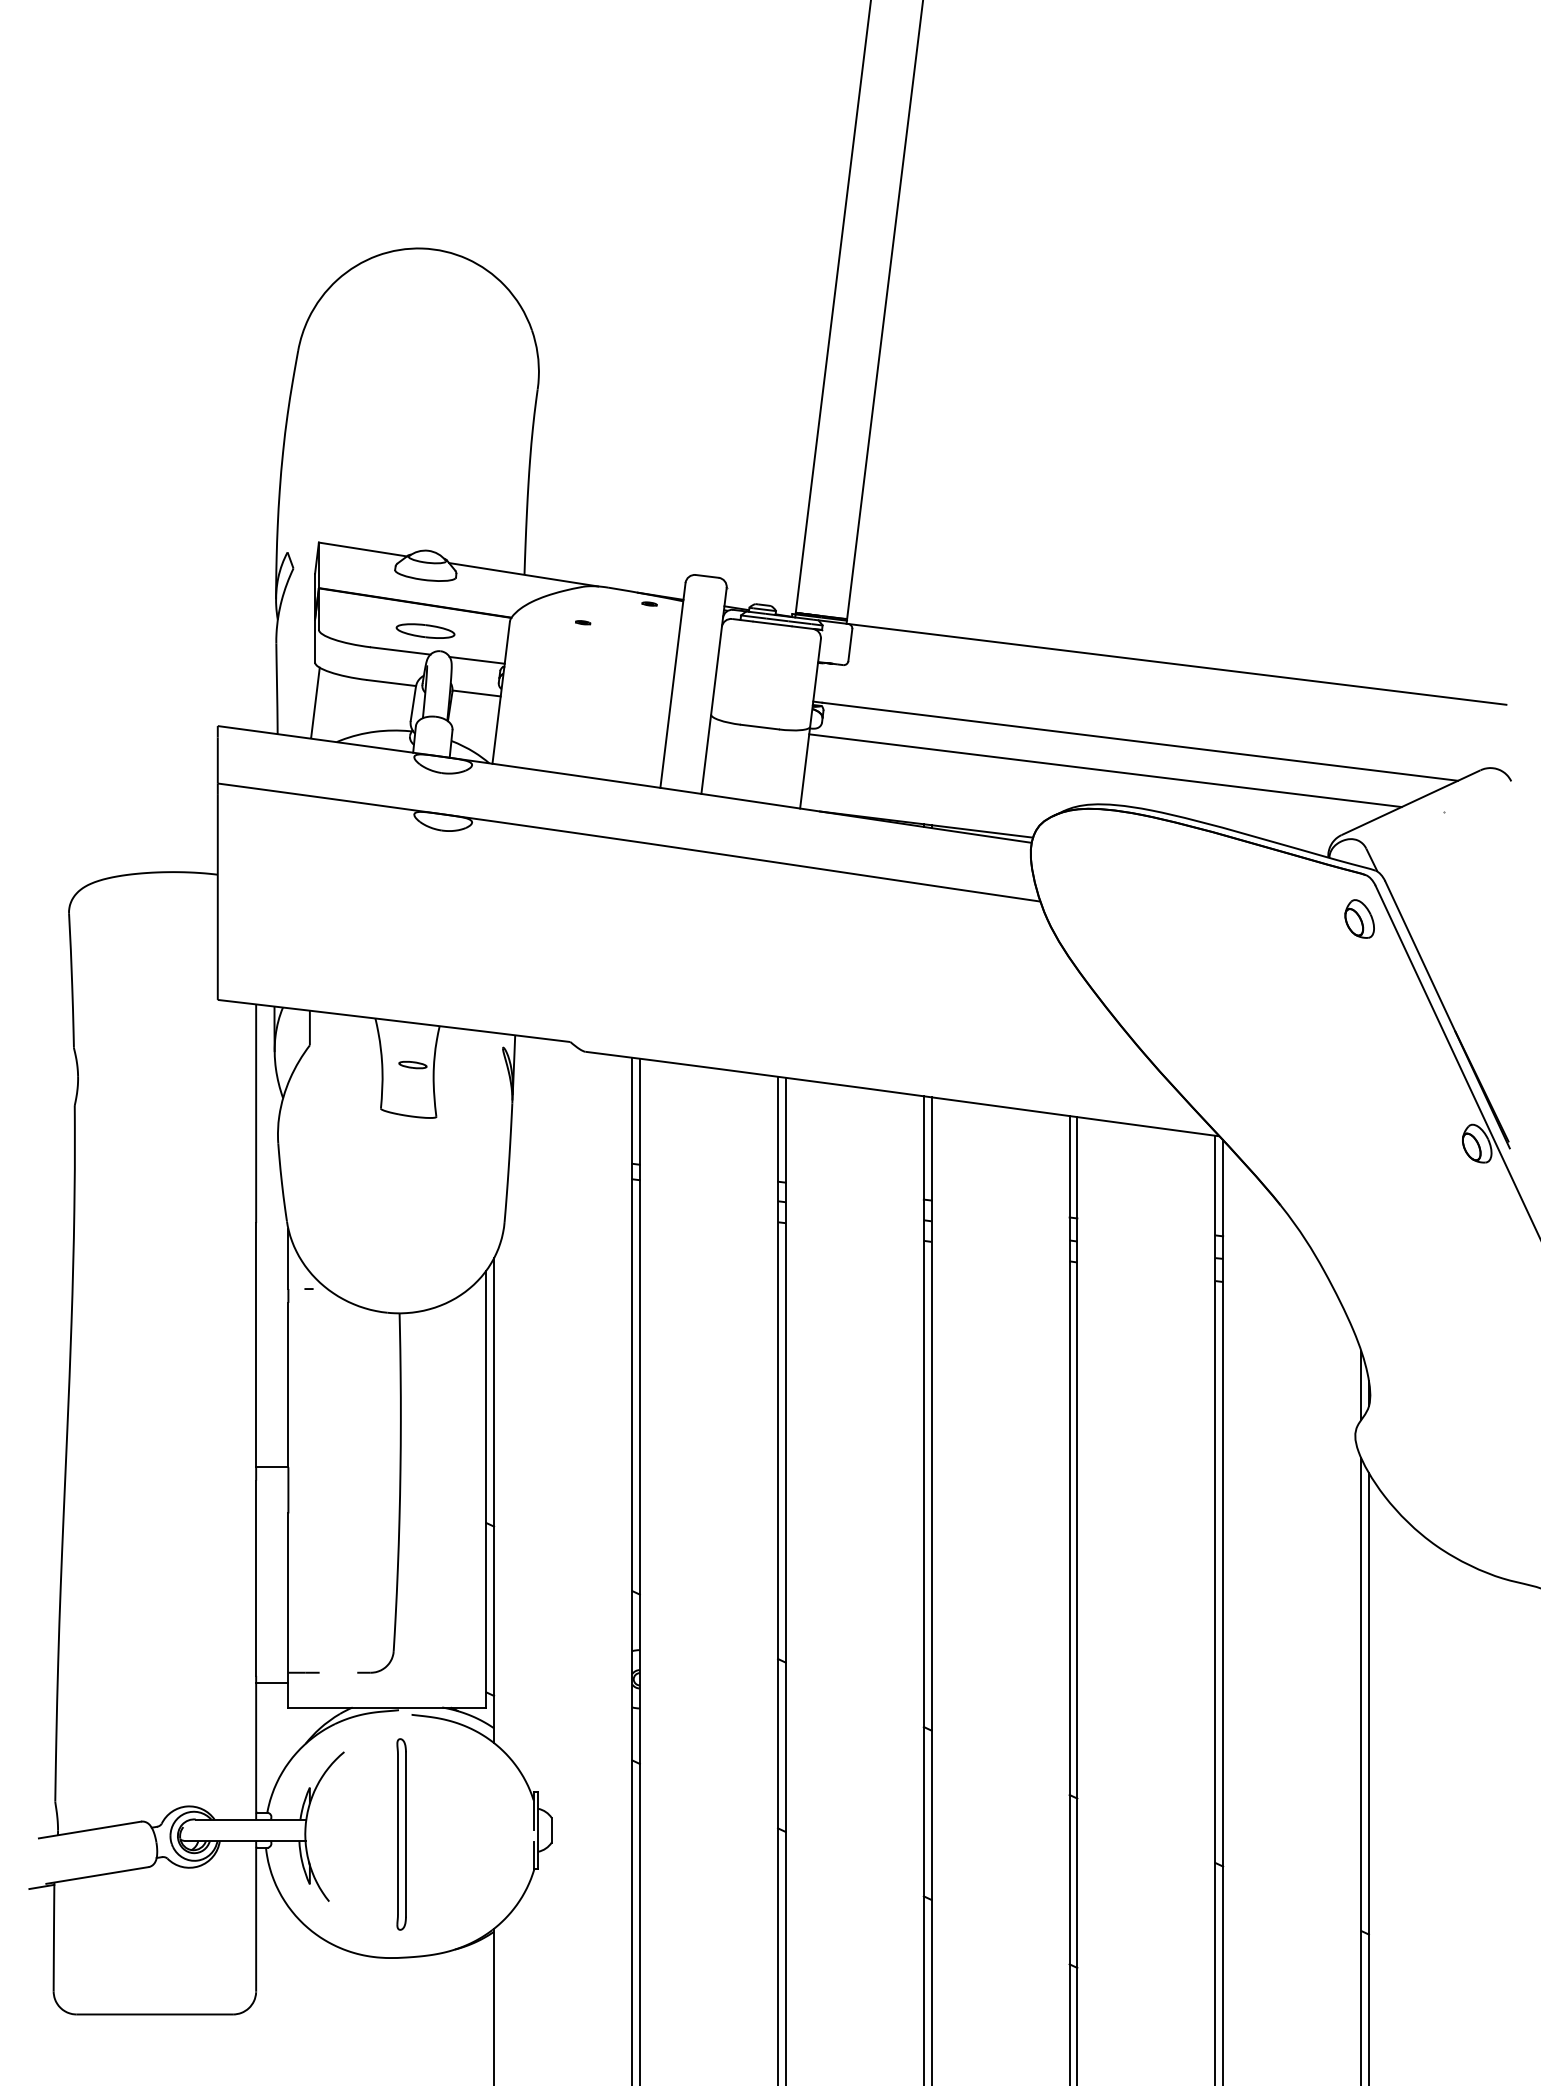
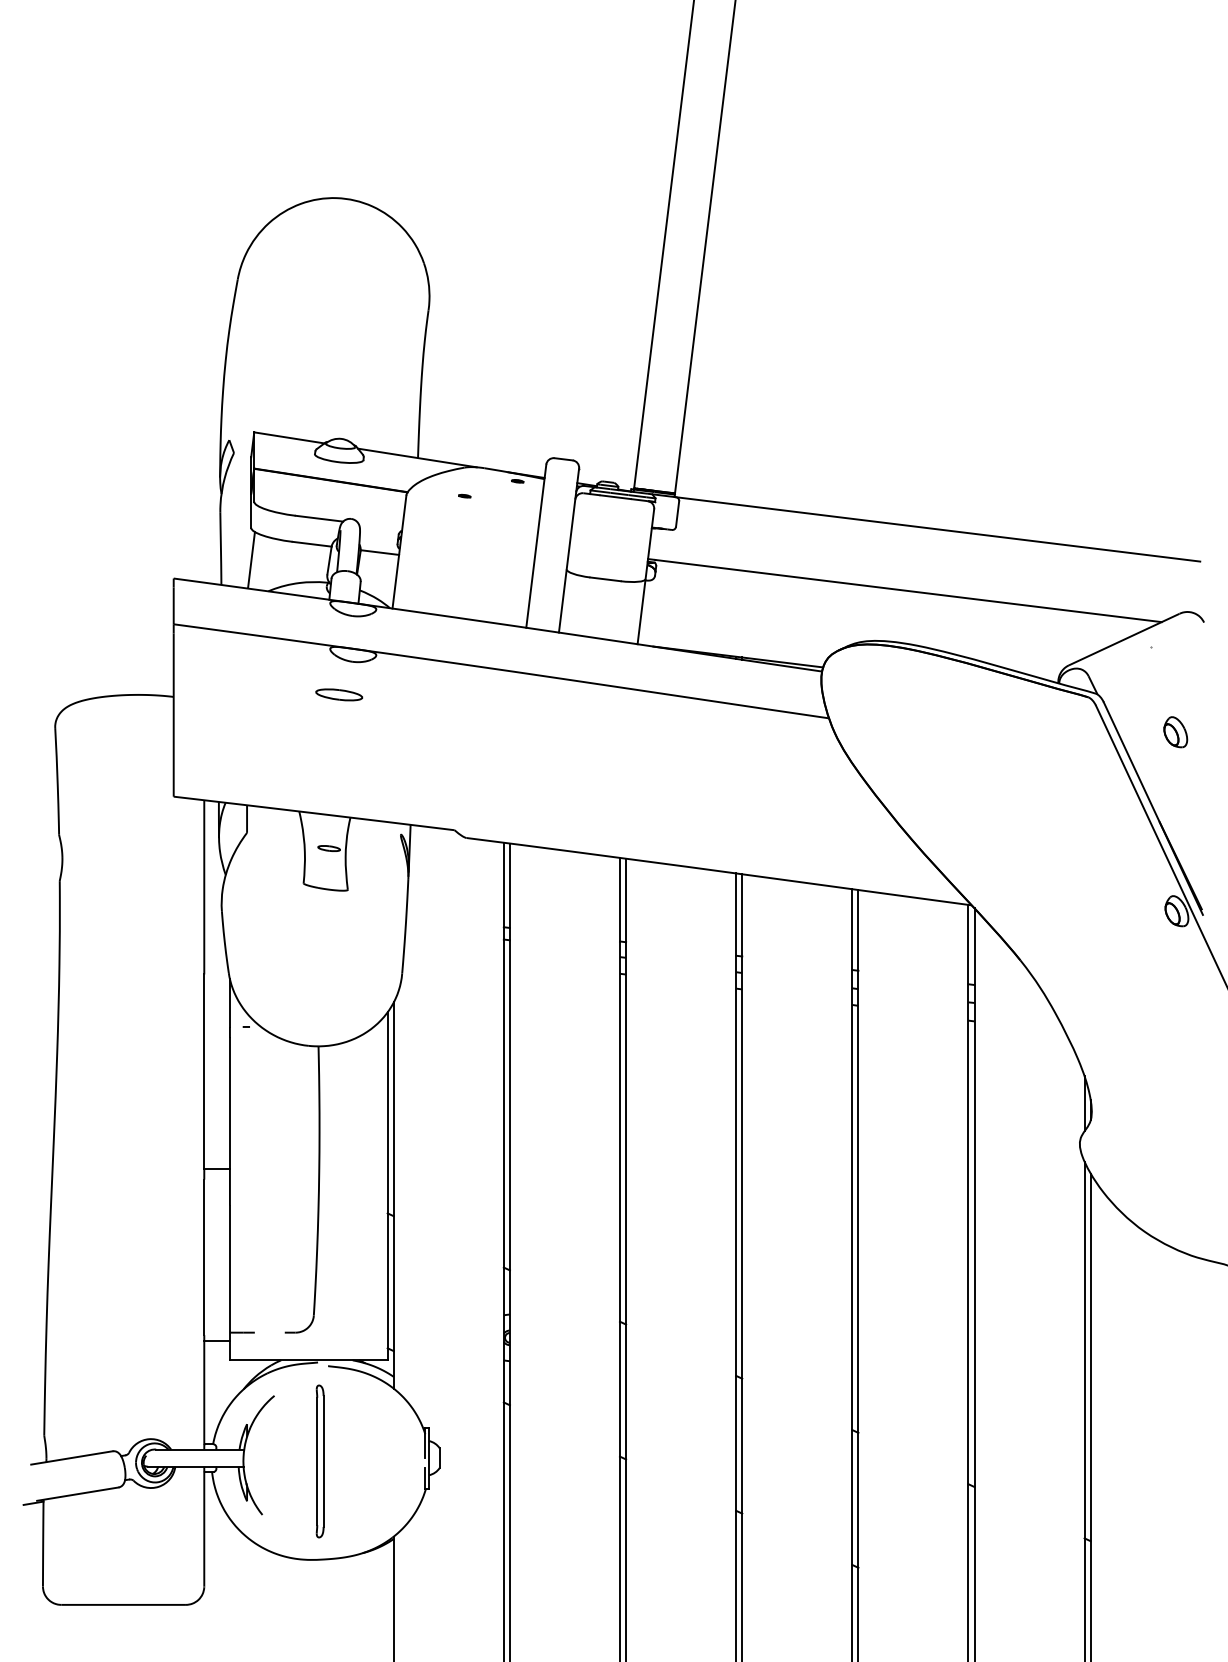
part: (425, 630) -> (339, 694), moved
line: (476, 659) -> (379, 525), removed
line: (1105, 770) -> (880, 613), removed
part: (1359, 918) -> (1175, 731), moved

